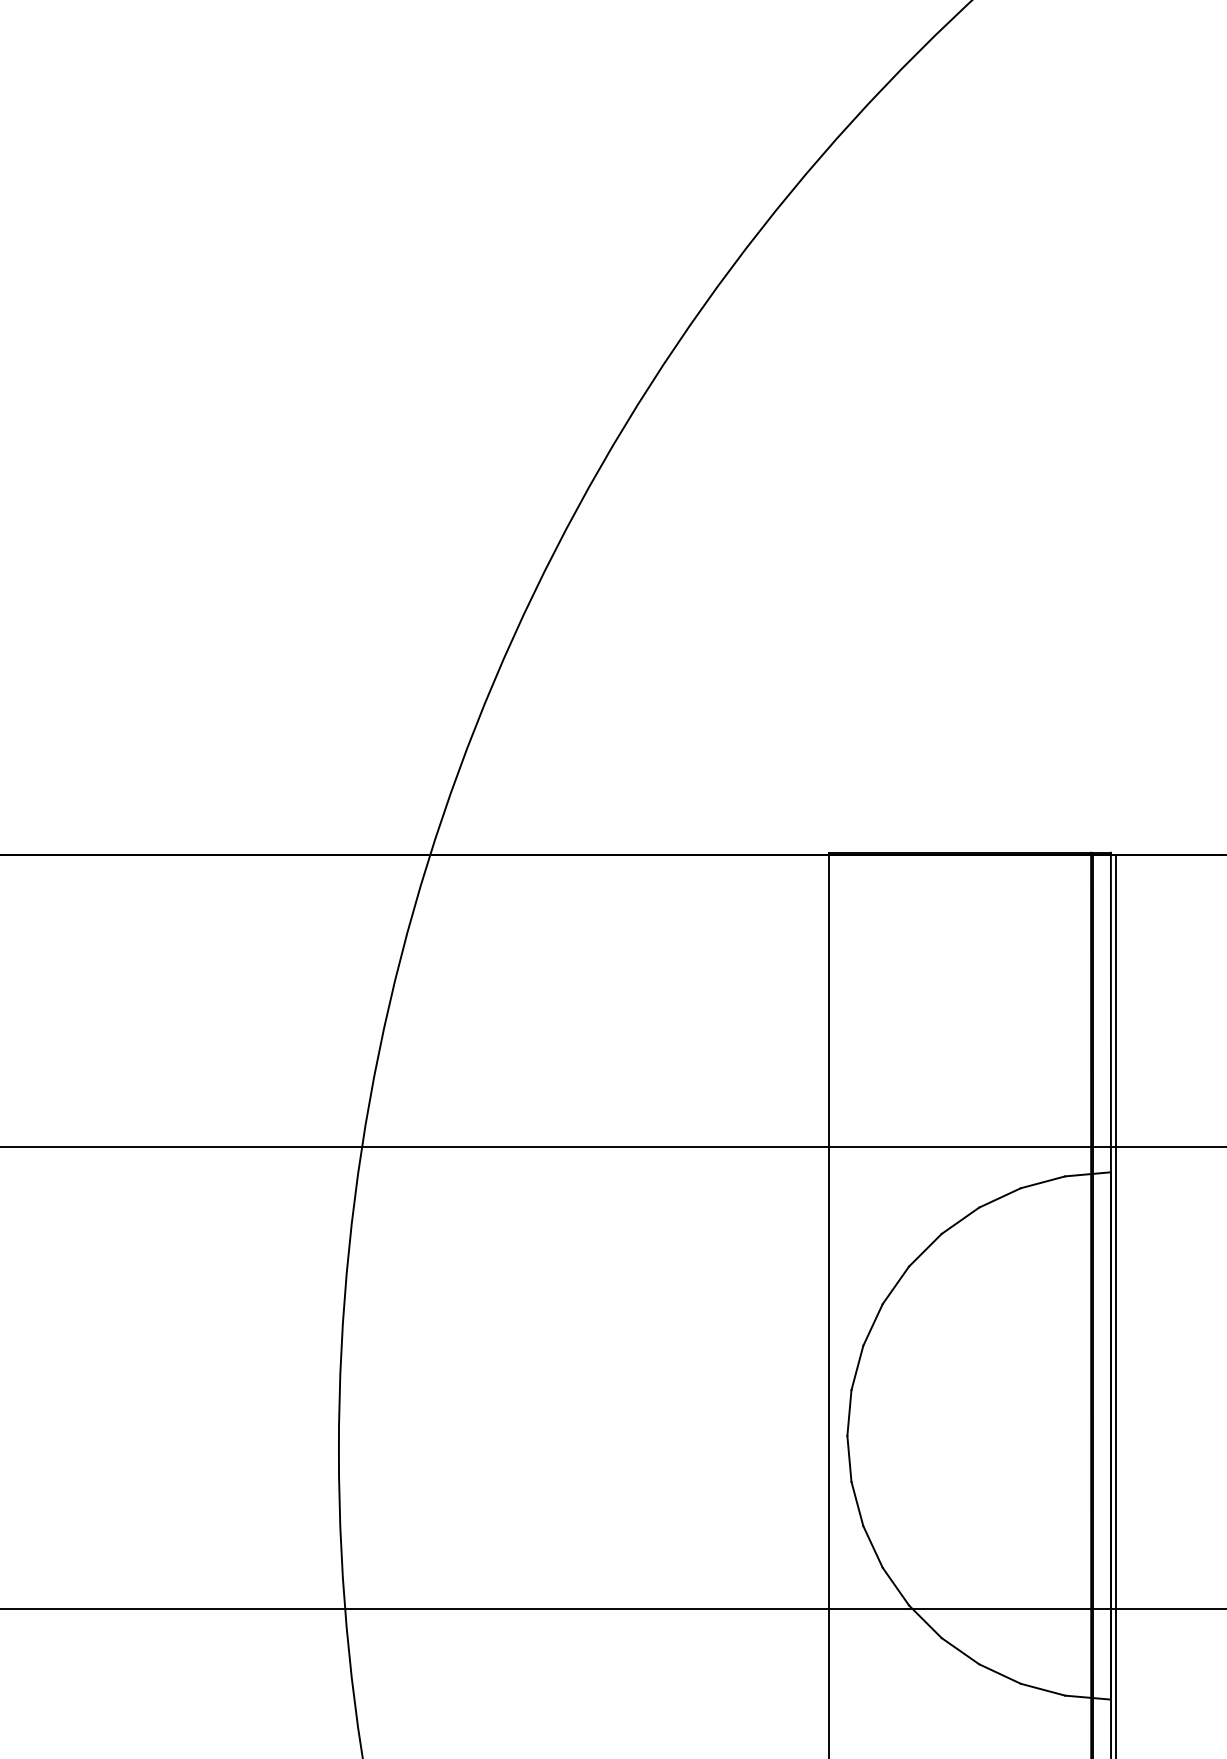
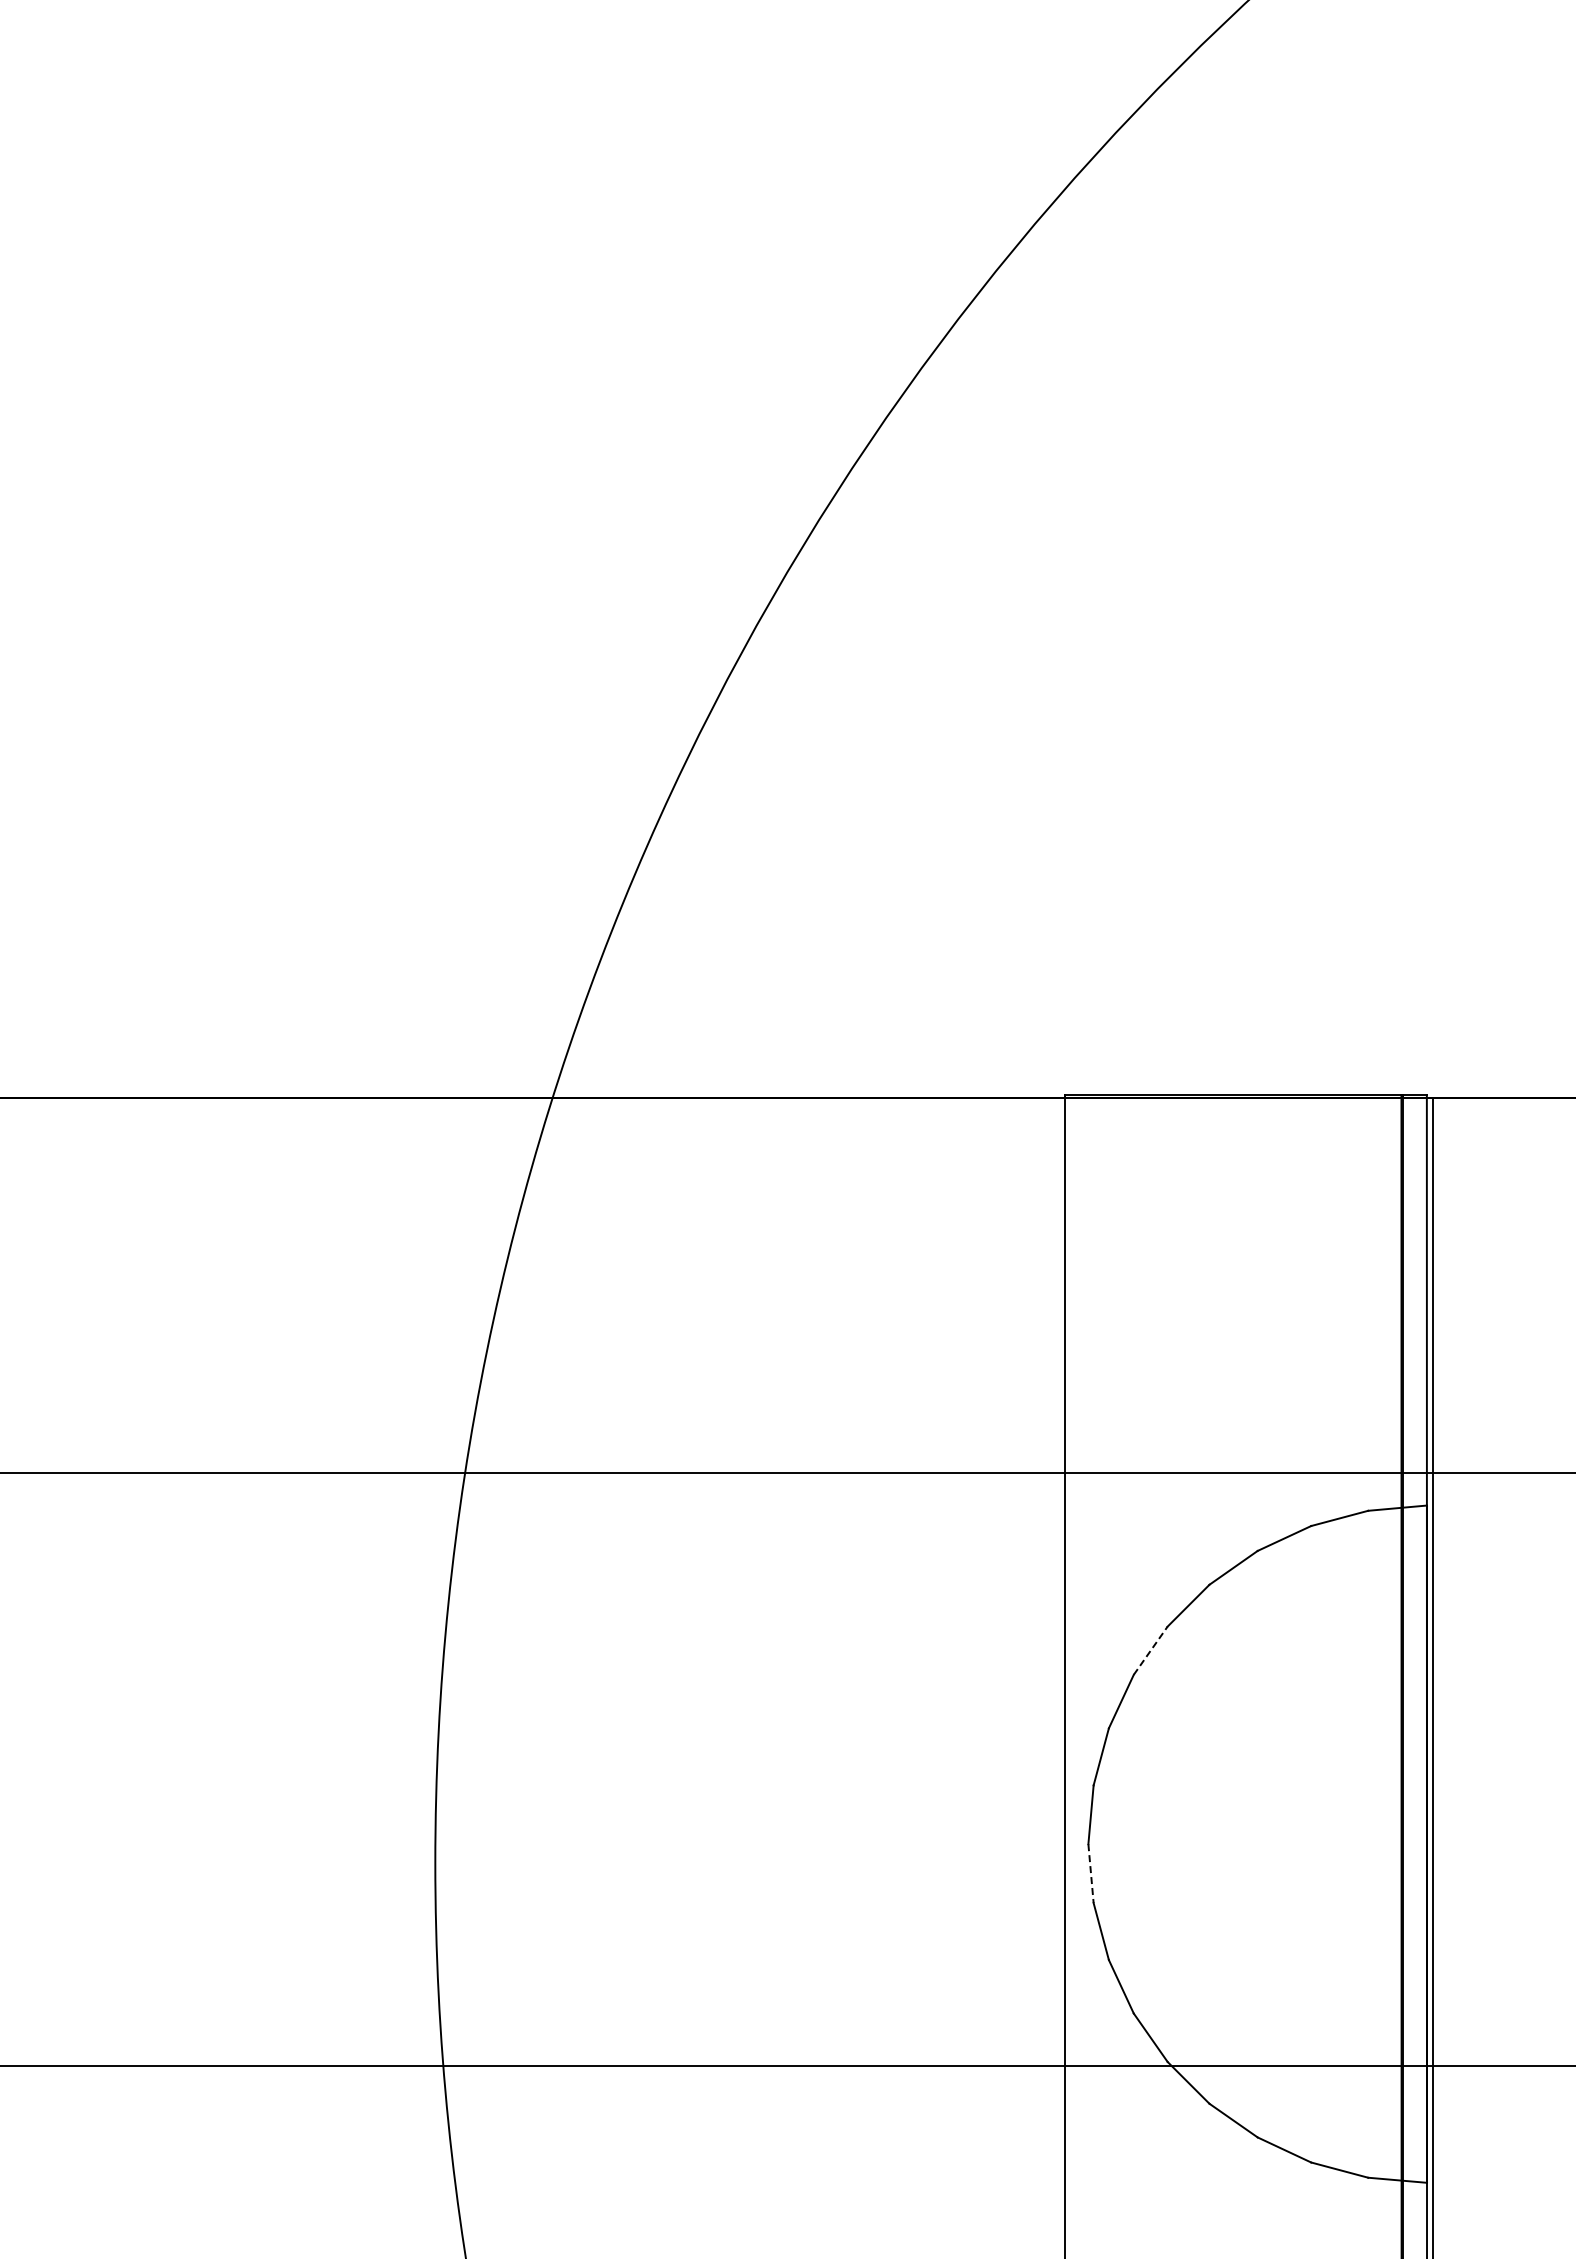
line: (895, 1285) -> (1150, 1650), solid -> dashed
line: (849, 1458) -> (1091, 1873), solid -> dashed

